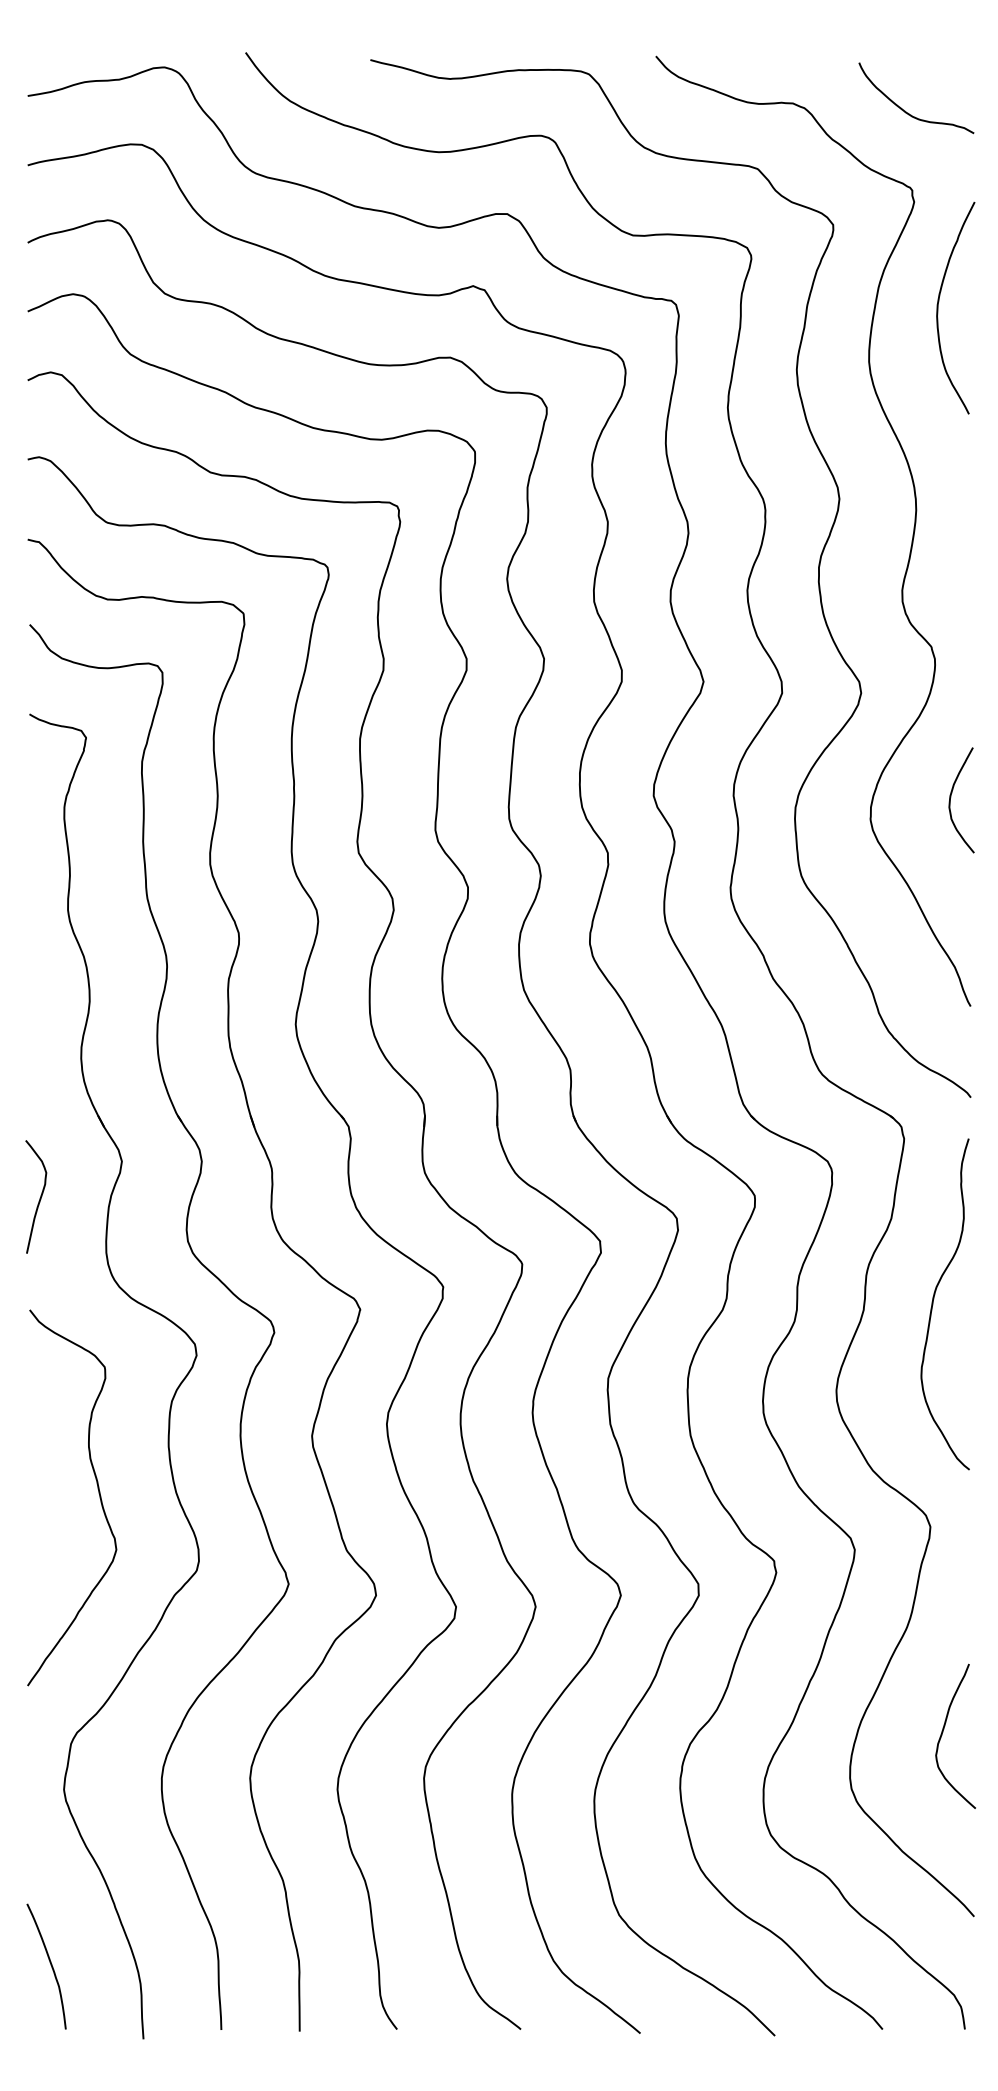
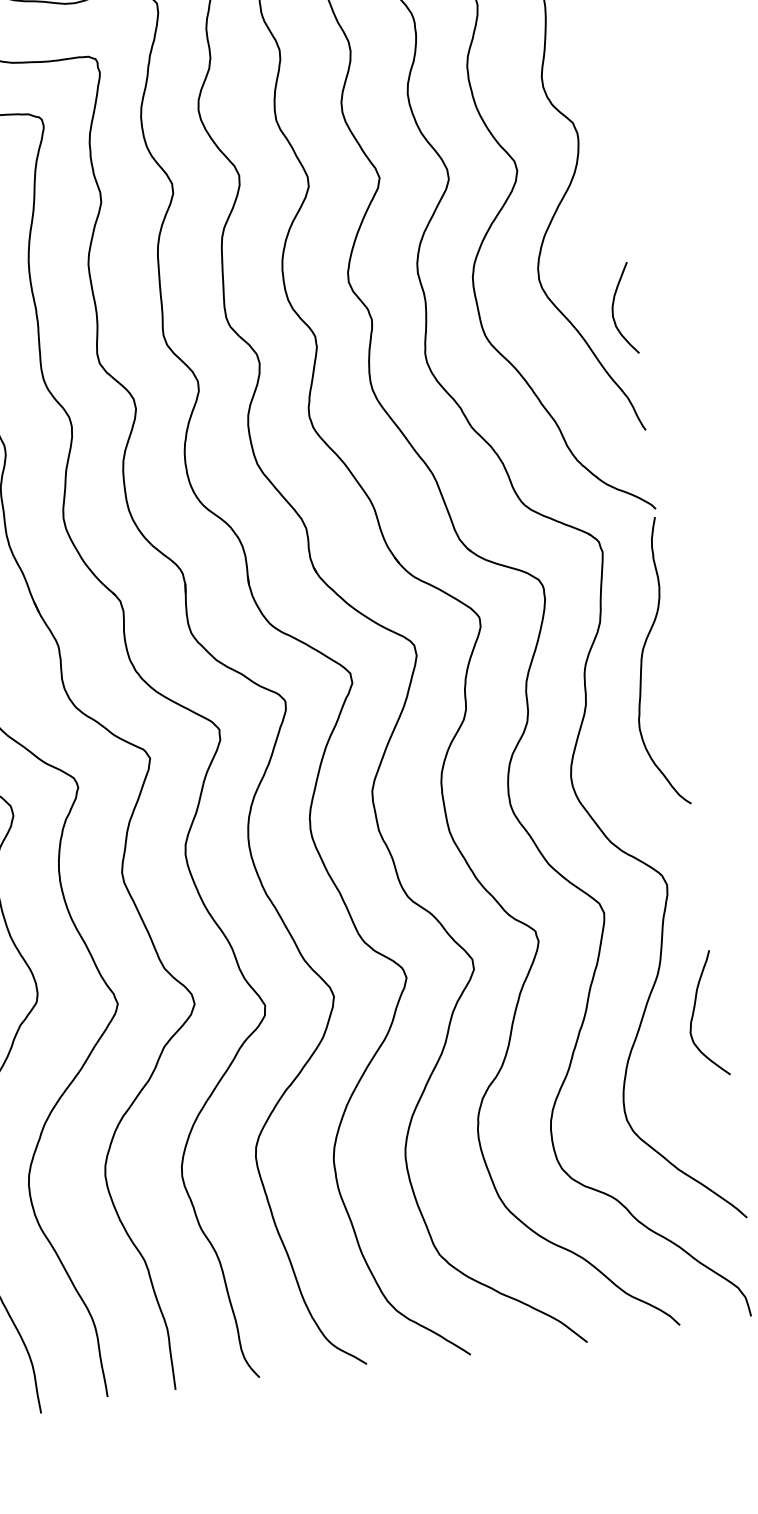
curve: (951, 797) -> (613, 307), moved
curve: (933, 1304) -> (642, 664), moved
curve: (943, 1732) -> (694, 1012), moved

